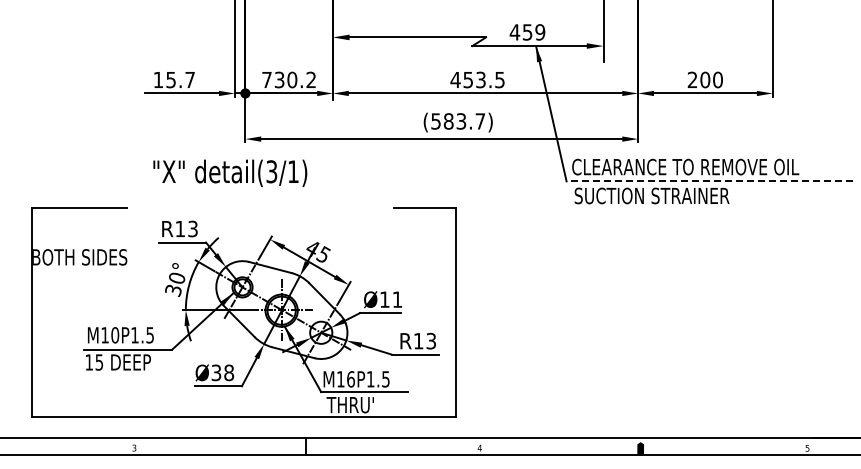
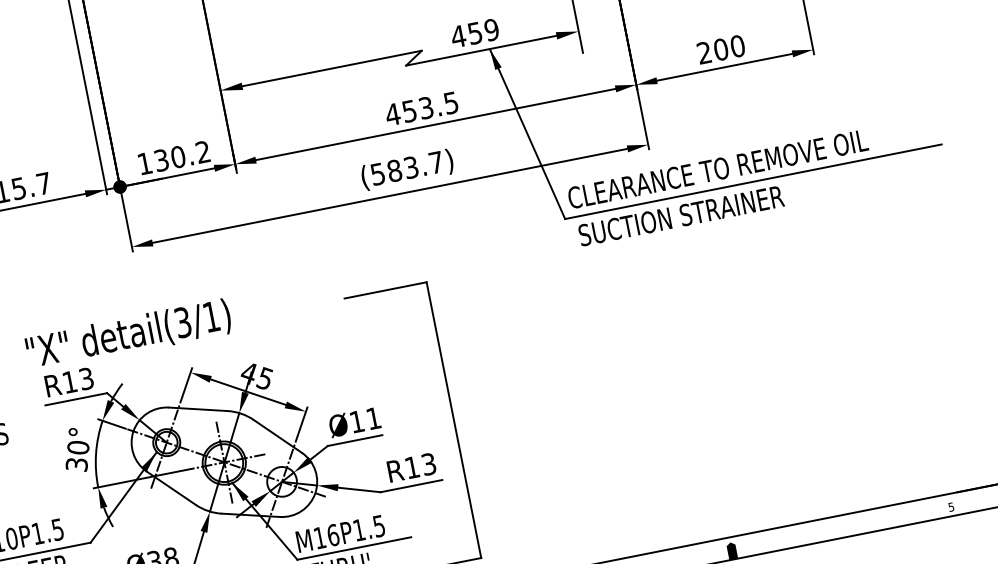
text: (266, 79) -> (144, 163), 730.2 -> 130.2
text: (230, 172) -> (128, 334), moved
line: (709, 181) -> (753, 181), dashed -> solid

